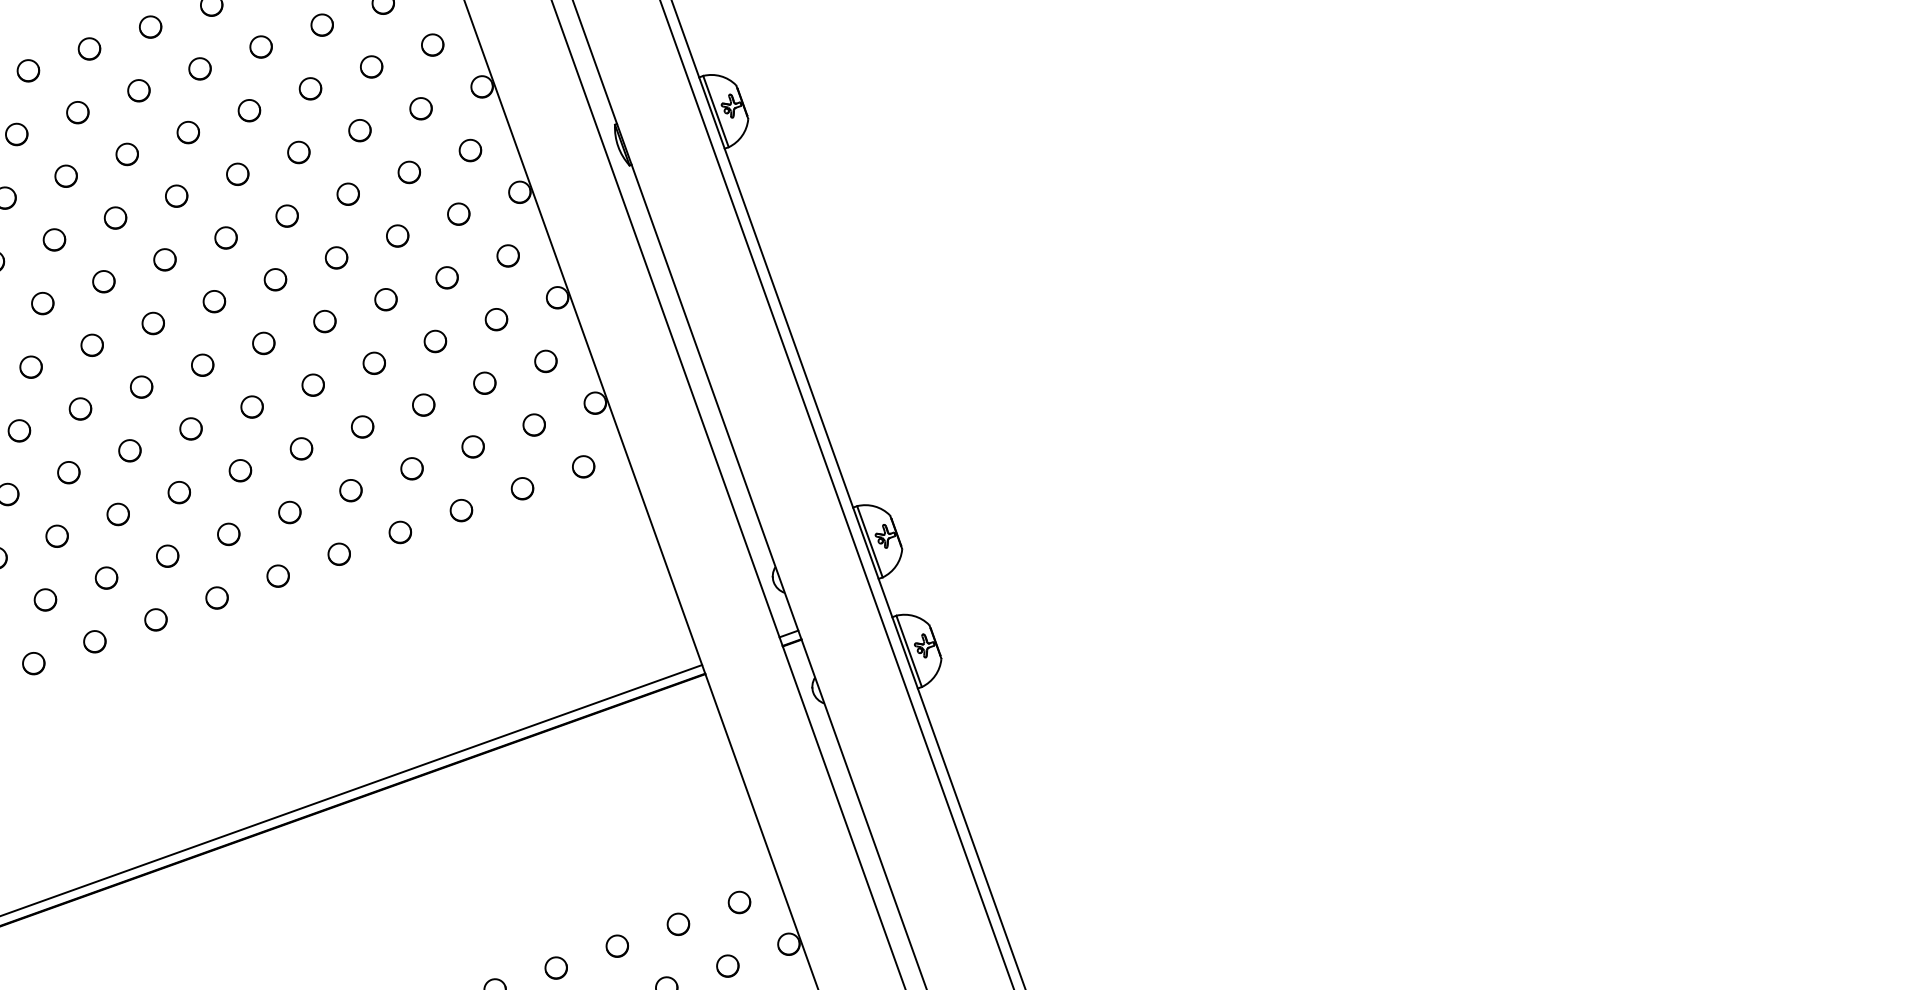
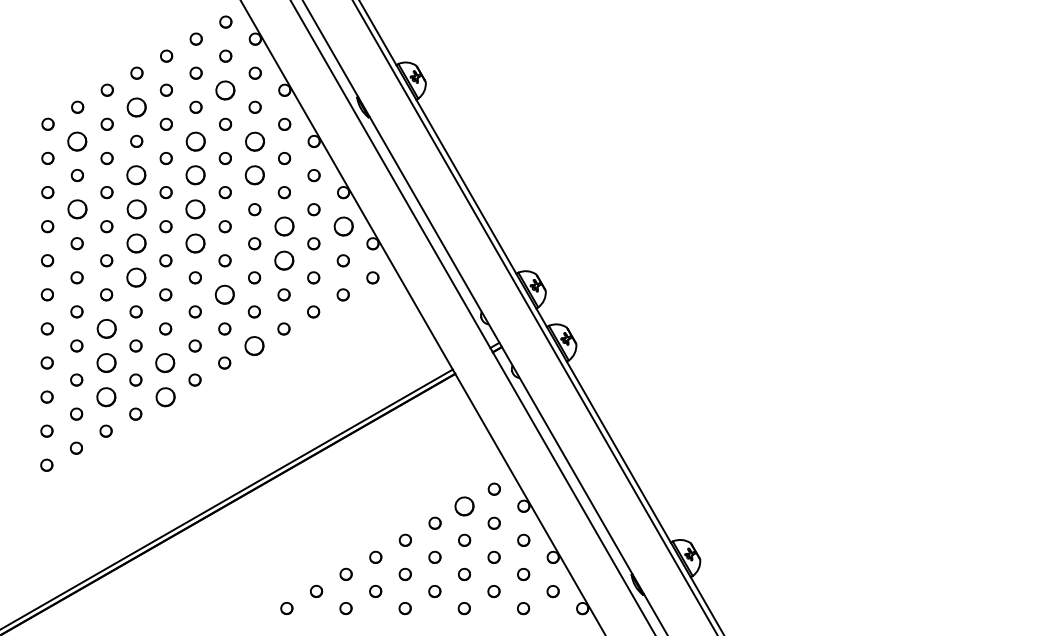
part: (371, 65) -> (225, 89), size x1.6
part: (199, 67) -> (136, 106), size x1.6
part: (78, 110) -> (77, 140), size x1.6
part: (298, 150) -> (195, 140), size x1.6
part: (408, 170) -> (254, 140), size x1.6
part: (176, 196) -> (136, 175), size x1.6
part: (286, 215) -> (195, 175), size x1.6
part: (396, 235) -> (254, 175), size x1.6
part: (53, 239) -> (76, 209), size x1.6
part: (163, 259) -> (135, 209), size x1.6
part: (275, 279) -> (195, 209), size x1.6
part: (151, 322) -> (135, 243), size x1.6
part: (433, 340) -> (283, 226), size x1.6
part: (263, 343) -> (195, 243), size x1.6
part: (544, 360) -> (342, 226), size x1.6
part: (140, 386) -> (135, 277), size x1.6
part: (422, 404) -> (283, 260), size x1.6
part: (300, 448) -> (224, 294), size x1.6
part: (67, 471) -> (105, 328), size x1.6
part: (55, 535) -> (105, 362), size x1.6
part: (337, 553) -> (253, 345), size x1.6
part: (167, 555) -> (165, 362), size x1.6
part: (44, 598) -> (105, 396), size x1.6
part: (154, 618) -> (164, 396), size x1.6
part: (678, 922) -> (464, 505), size x1.6

